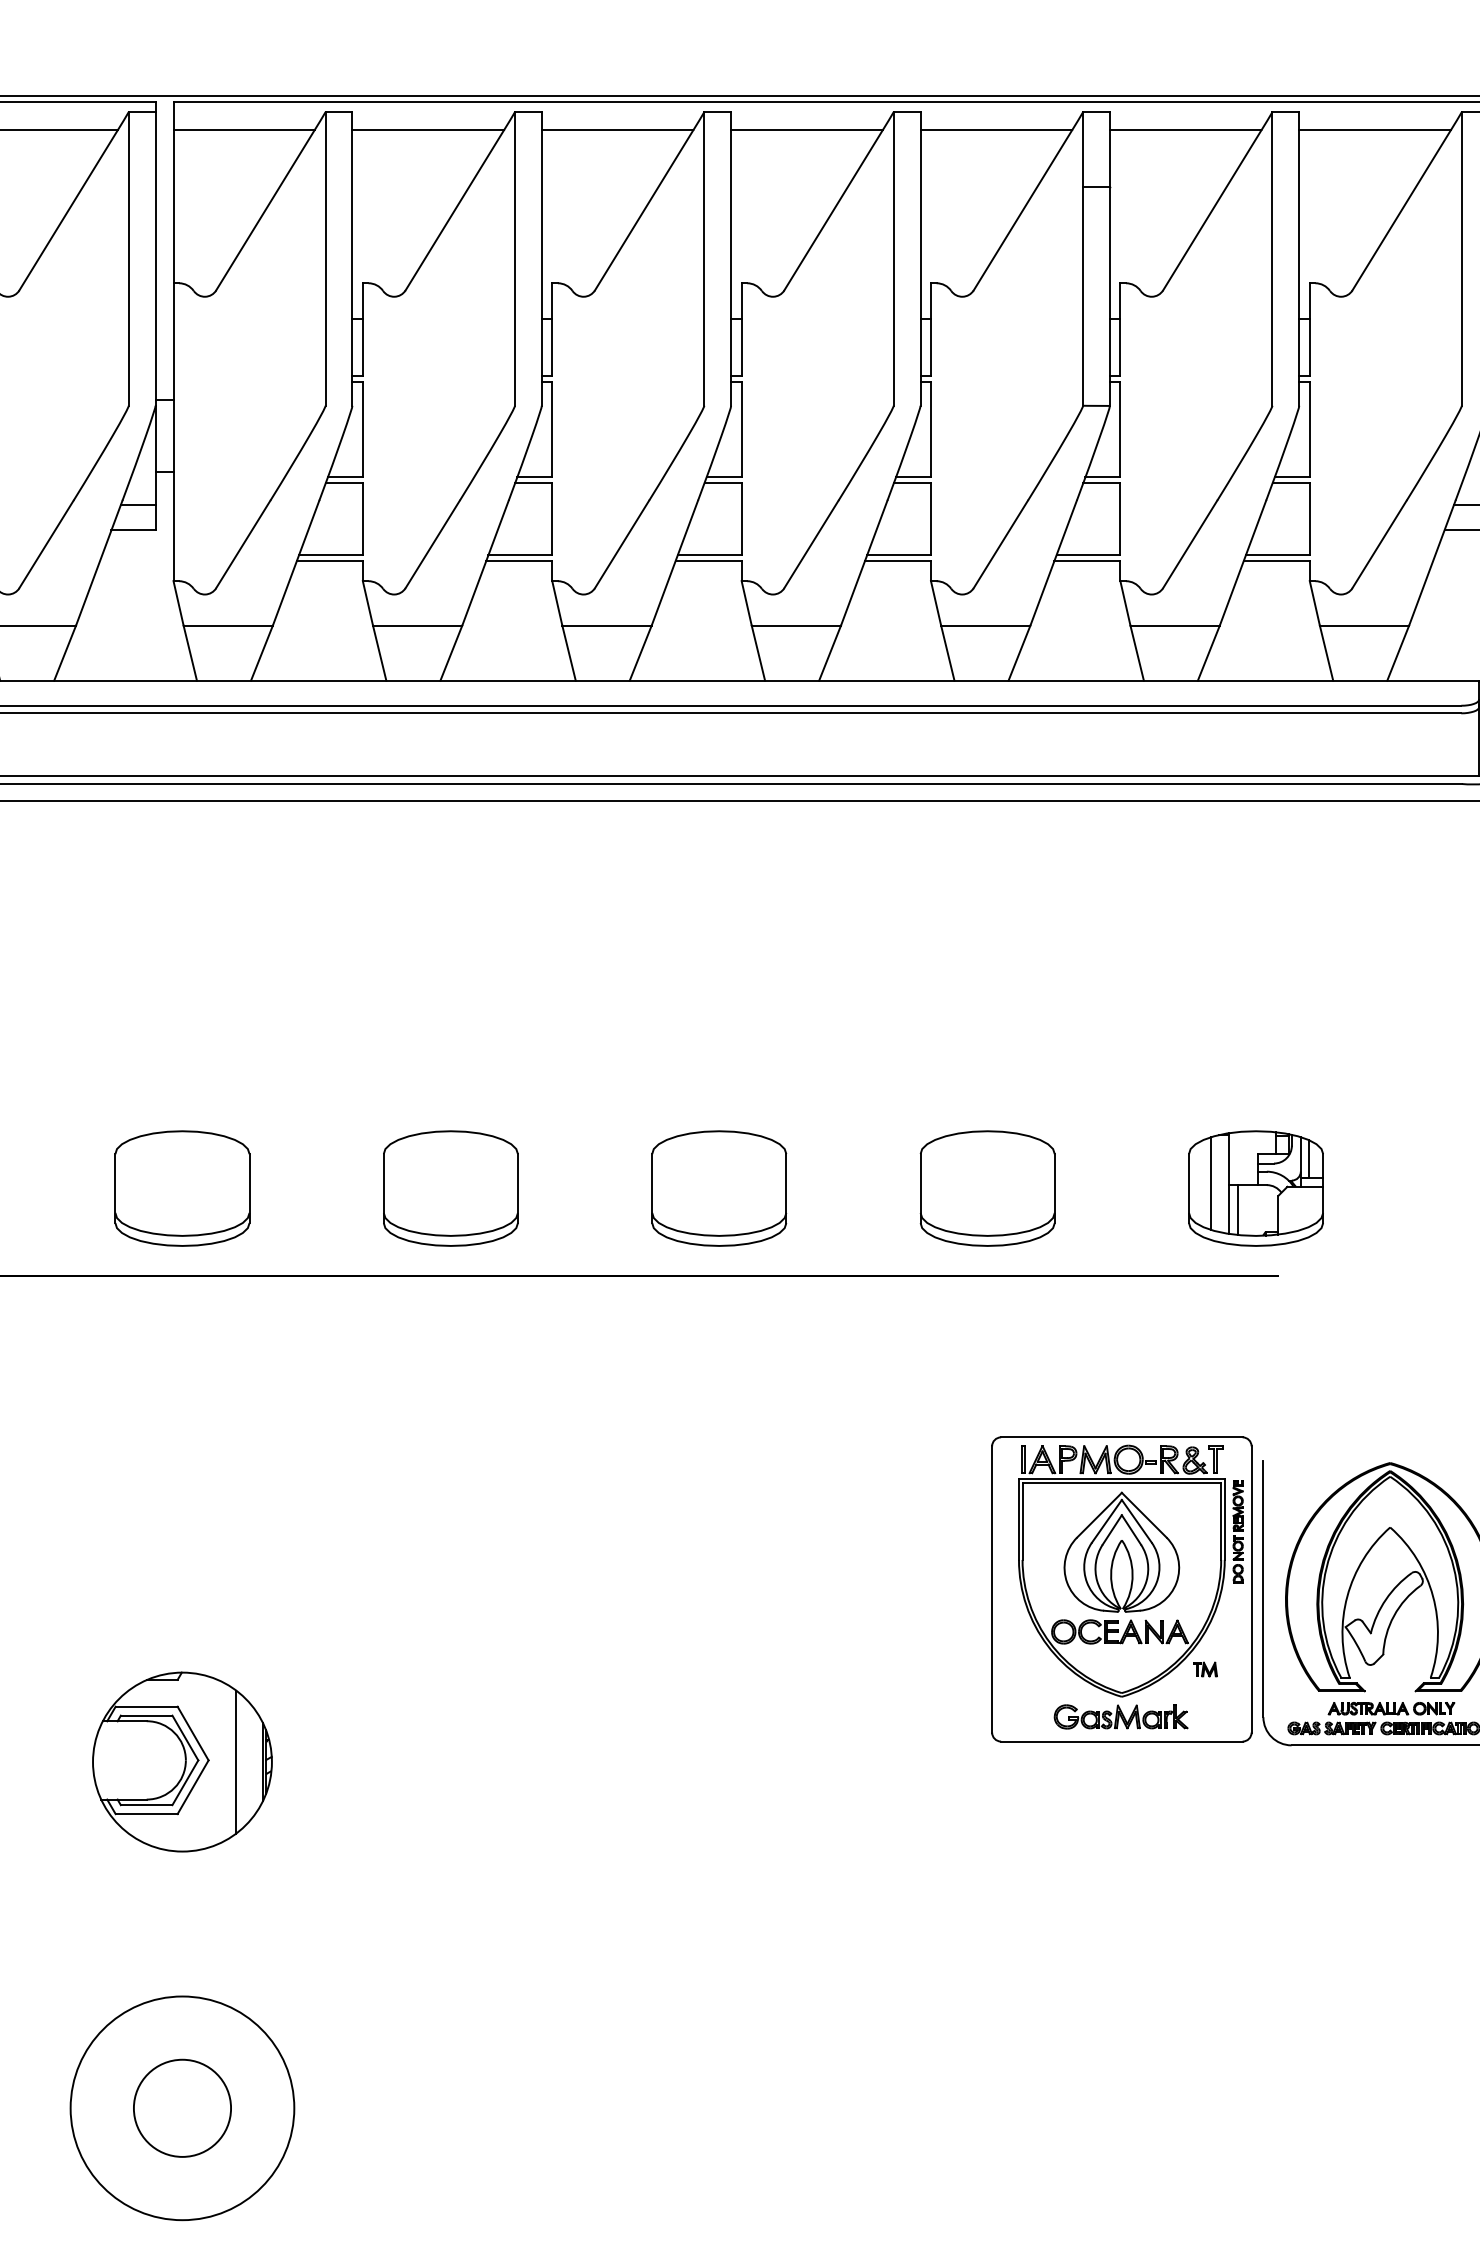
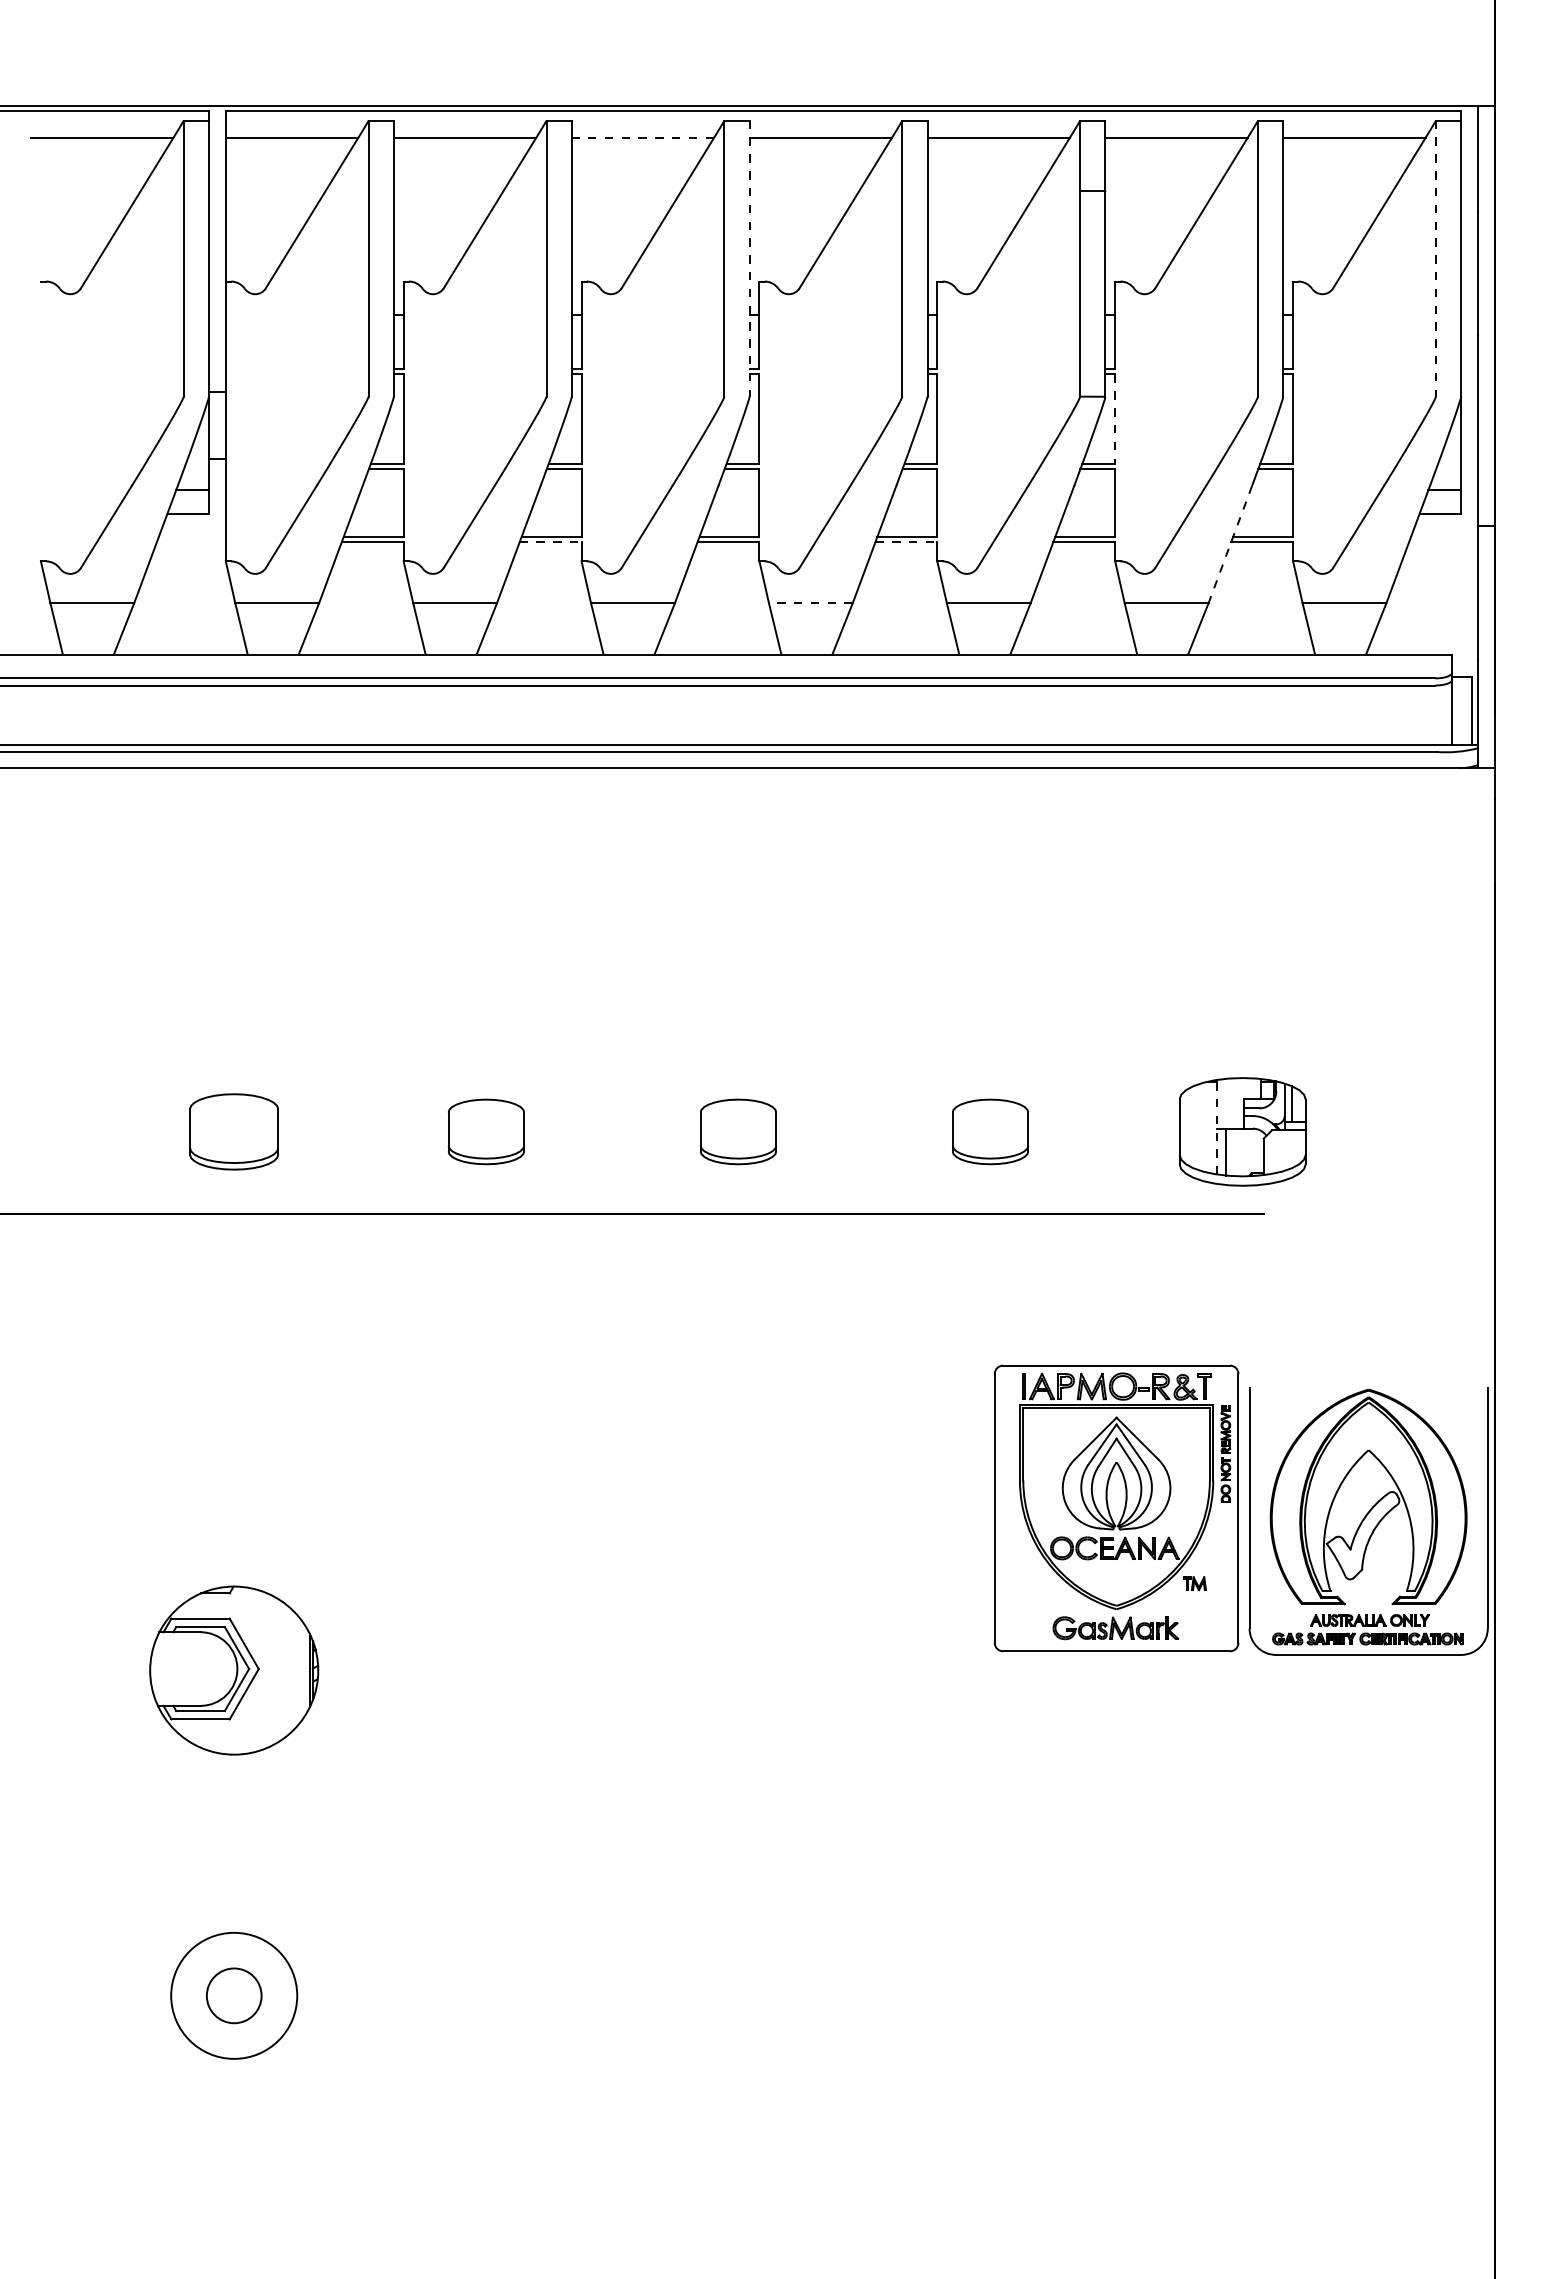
line: (617, 129) -> (642, 137), solid -> dashed
line: (731, 258) -> (749, 258), solid -> dashed
line: (1461, 258) -> (1435, 258), solid -> dashed
line: (1120, 430) -> (1115, 419), solid -> dashed
line: (519, 561) -> (550, 542), solid -> dashed
line: (898, 561) -> (906, 542), solid -> dashed
line: (1243, 563) -> (1230, 544), solid -> dashed
line: (795, 626) -> (810, 603), solid -> dashed
line: (1211, 1182) -> (1200, 1126), removed
line: (1229, 1183) -> (1217, 1127), solid -> dashed
part: (181, 1188) -> (233, 1131), size x0.7
part: (451, 1188) -> (486, 1131), size x0.6
part: (719, 1188) -> (738, 1131), size x0.6
part: (987, 1188) -> (990, 1131), size x0.6
line: (236, 1761) -> (284, 1670), removed
circle: (181, 2107) -> (233, 1995), size x0.6
circle: (182, 2107) -> (234, 1995), size x0.6

